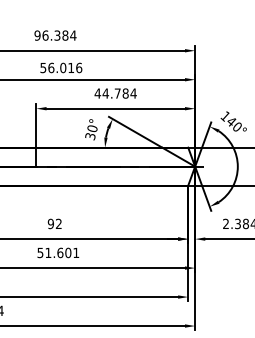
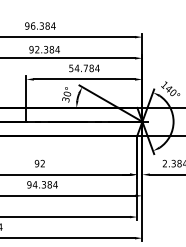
text: (61, 67) -> (44, 49), 56.016 -> 92.384
text: (97, 93) -> (71, 68), 44.784 -> 54.784
text: (58, 252) -> (42, 184), 51.601 -> 94.384

